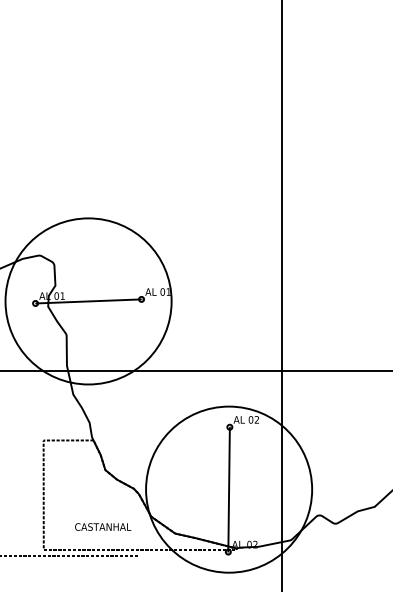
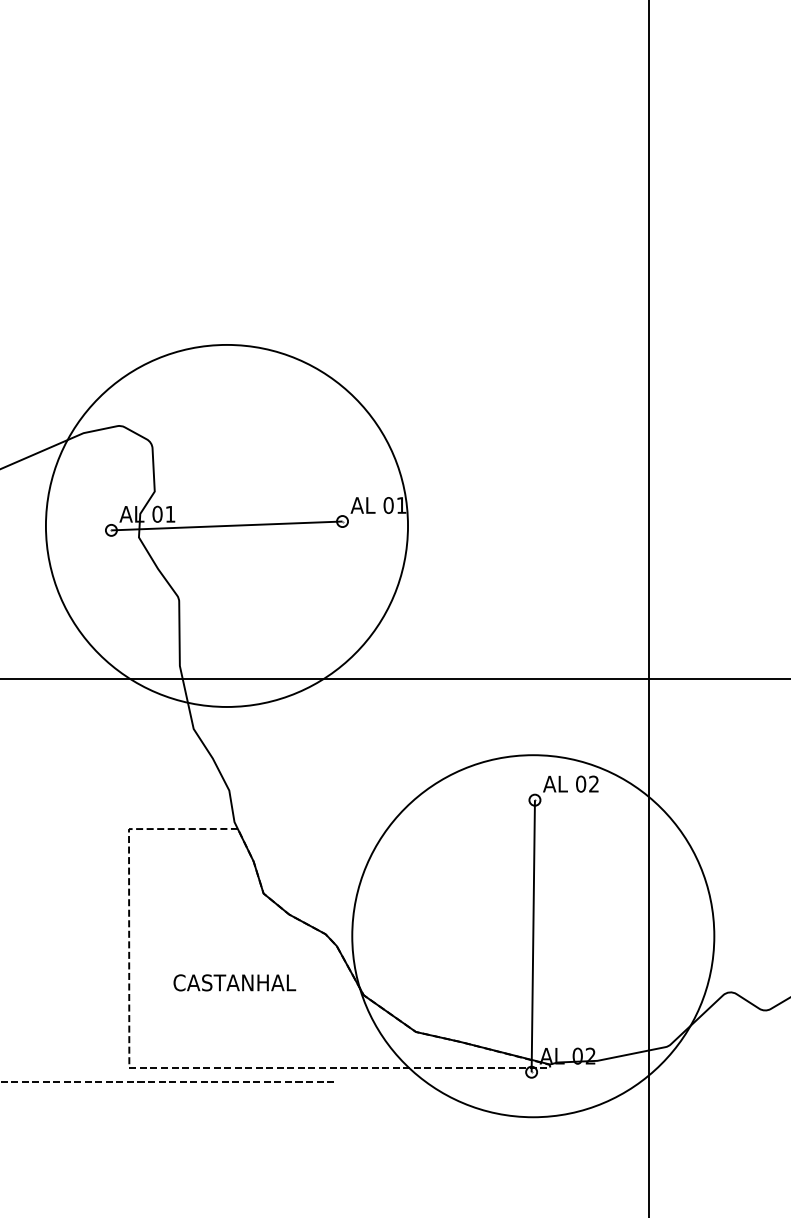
text: (103, 526) -> (235, 981), moved

